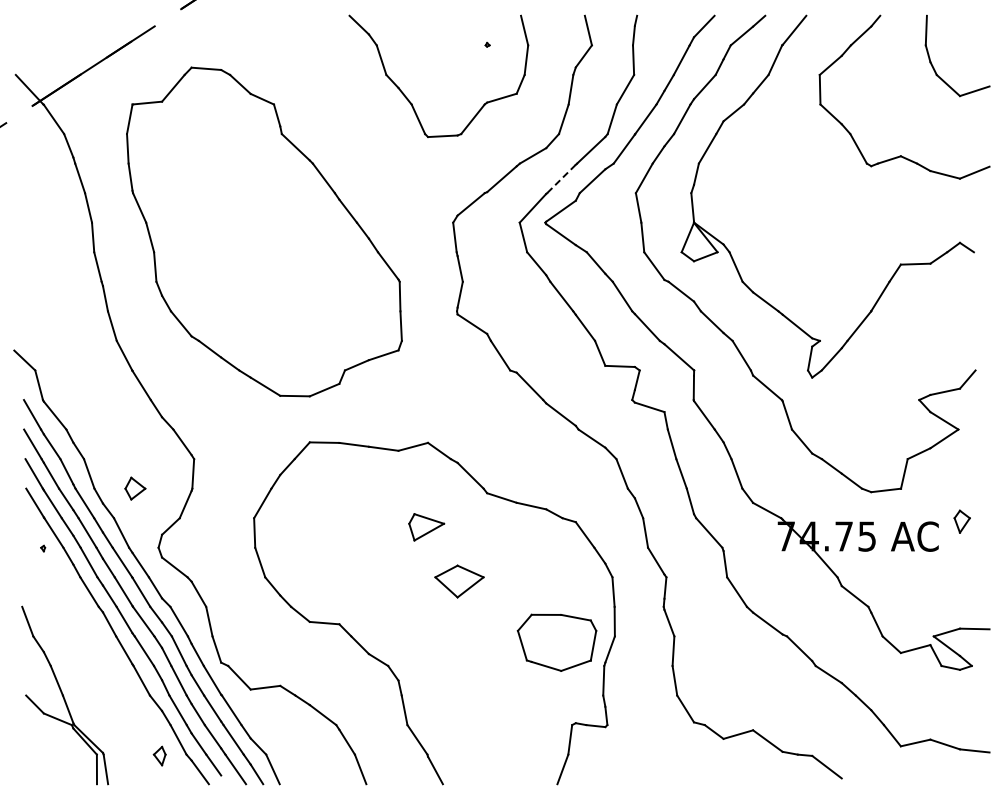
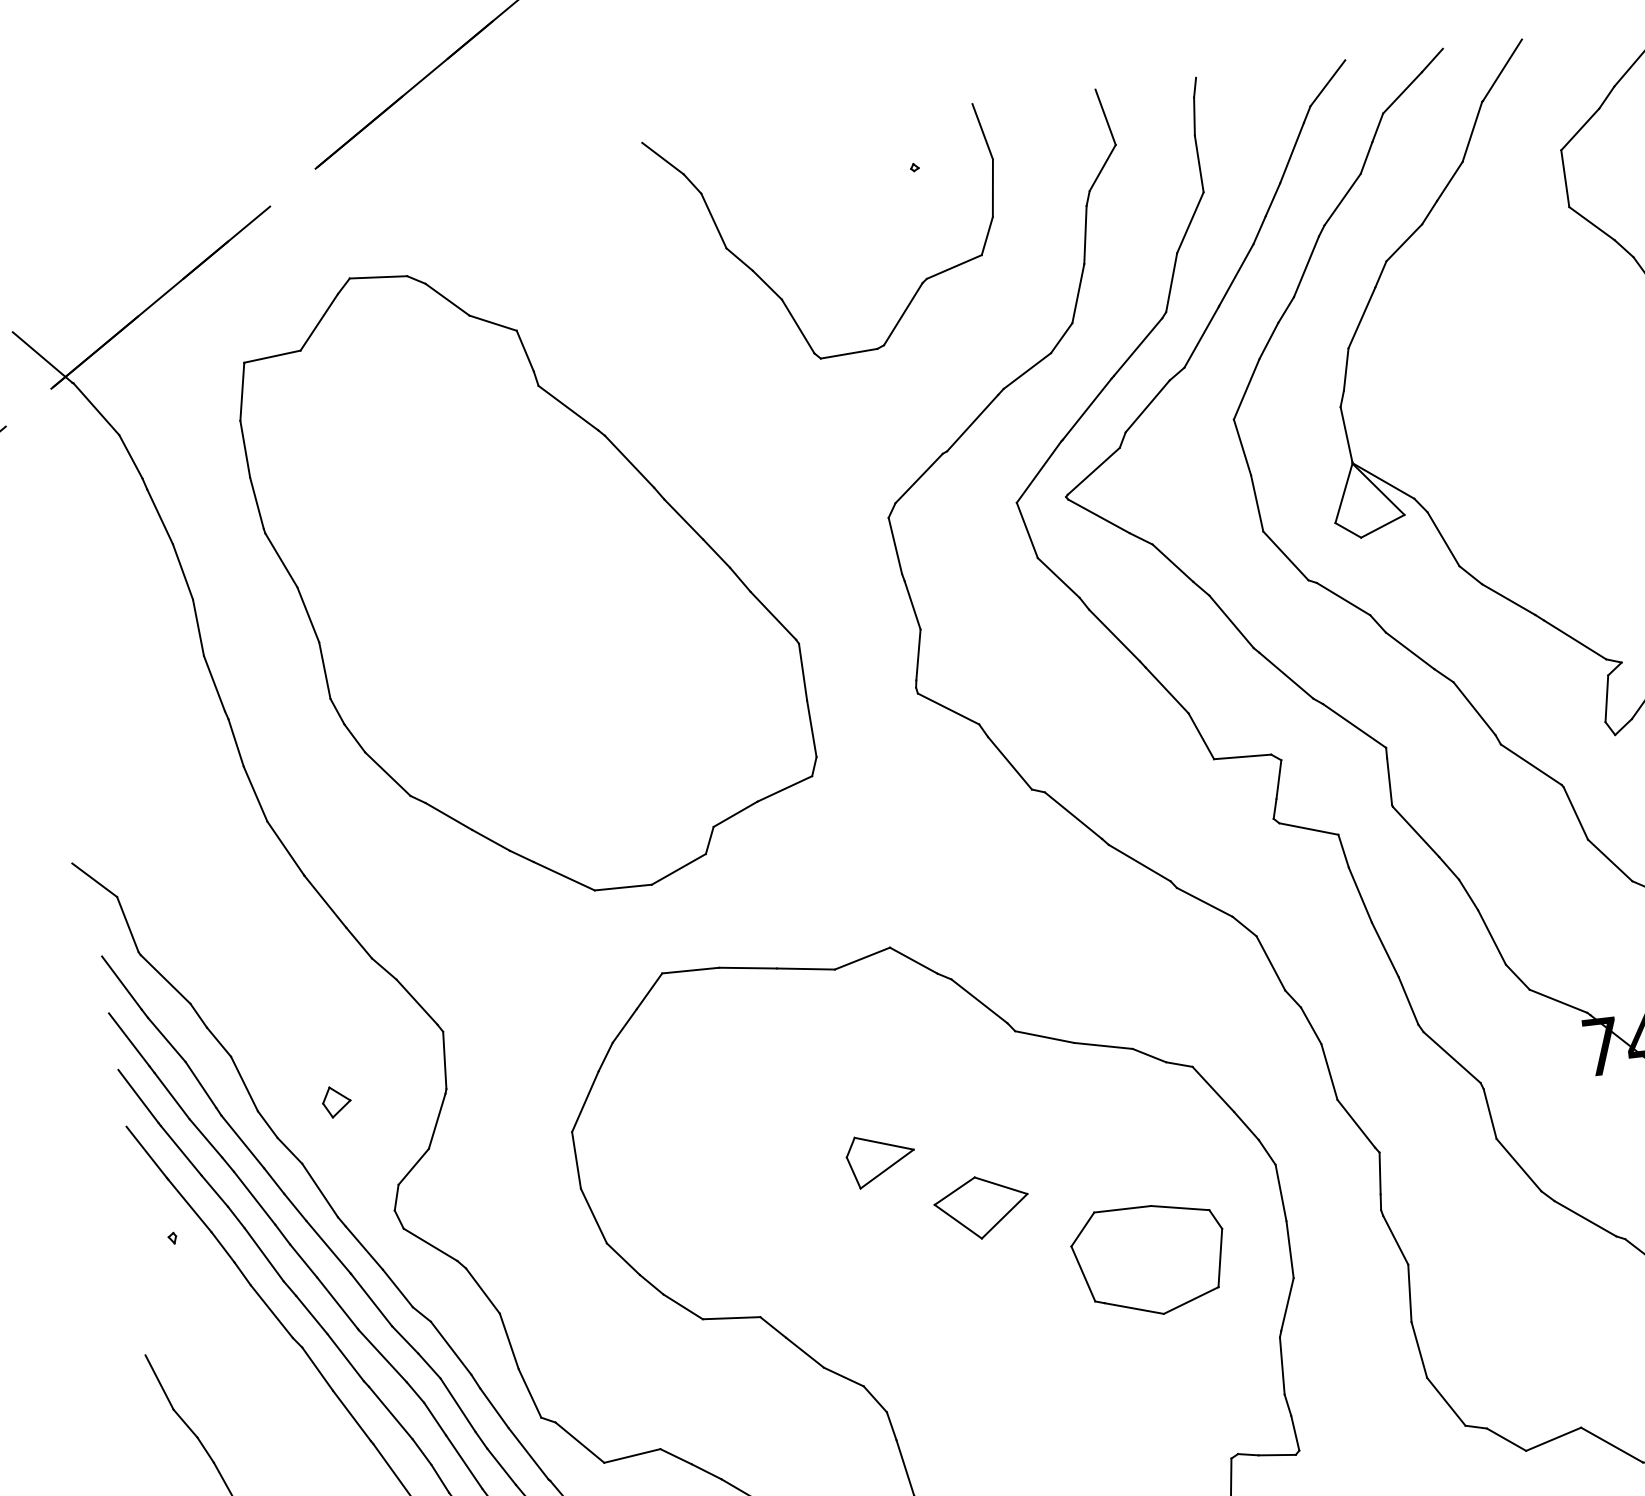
line: (561, 179) -> (1087, 410), dashed -> solid
part: (135, 488) -> (336, 1101), size x0.71
part: (426, 527) -> (880, 1160), moved
part: (556, 642) -> (1148, 1260), moved

